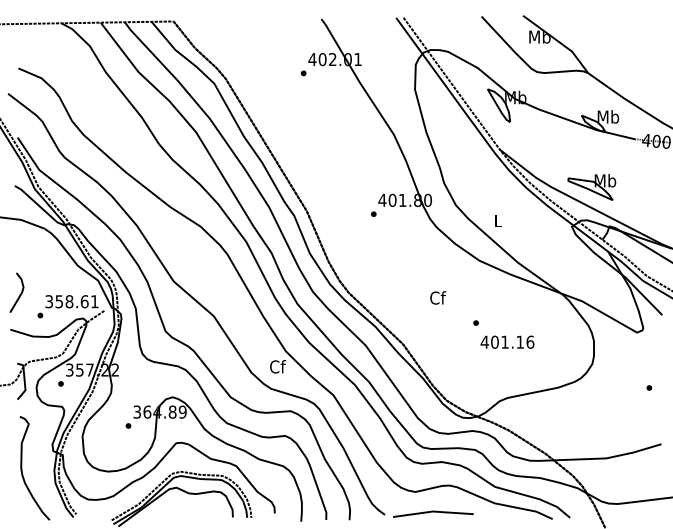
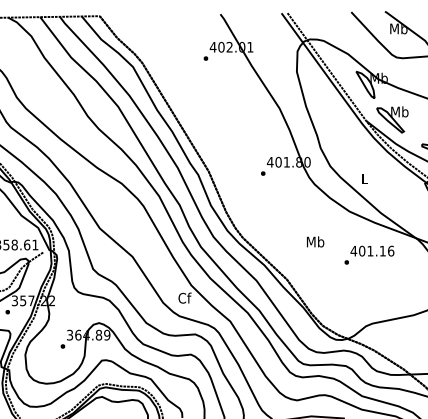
part: (531, 148) -> (392, 119), added
text: (437, 297) -> (315, 241), Cf -> Mb
text: (507, 341) -> (372, 250), moved

